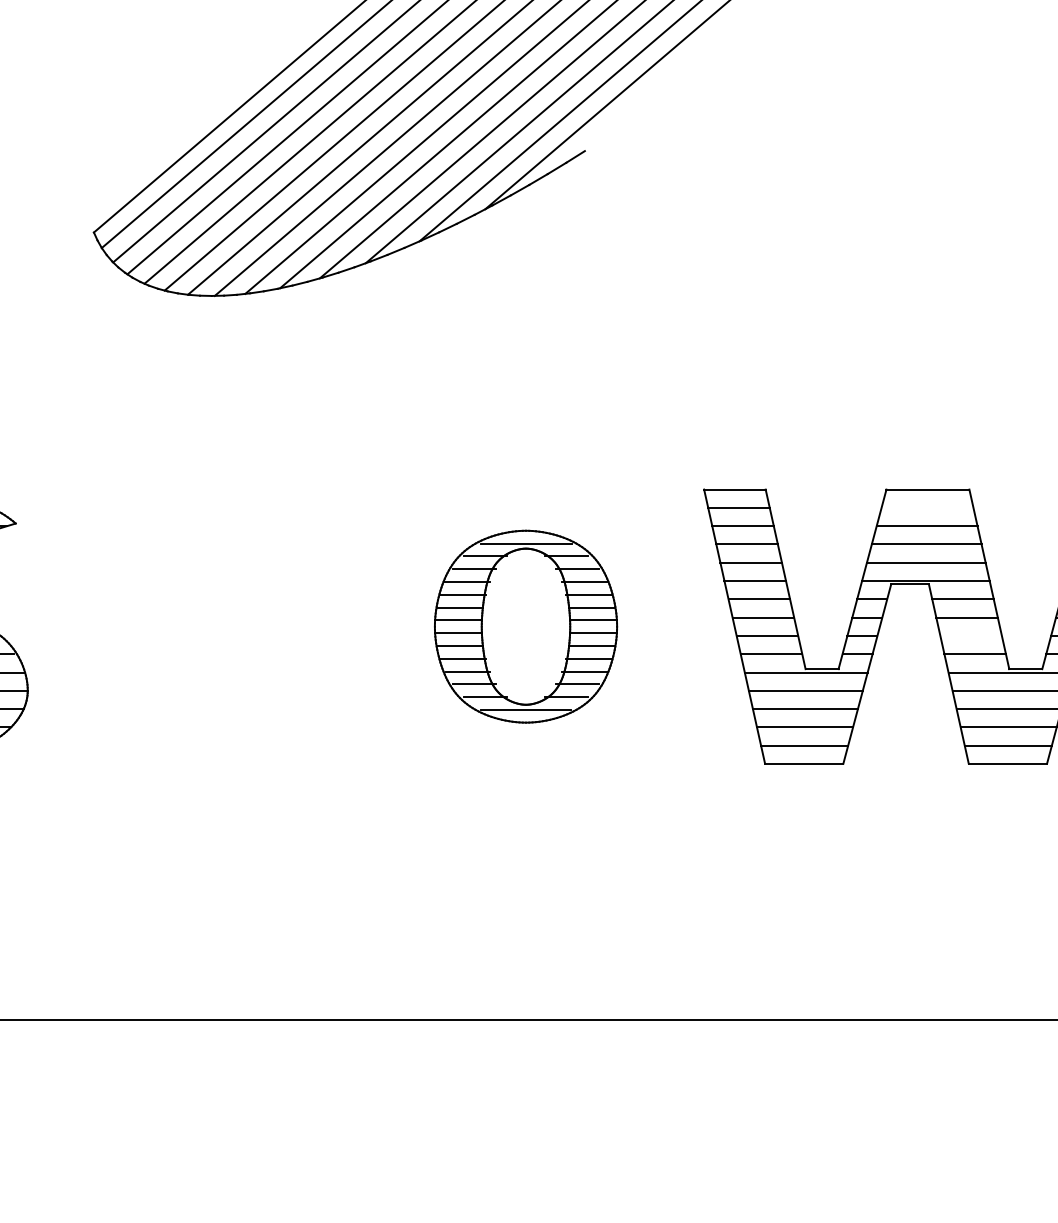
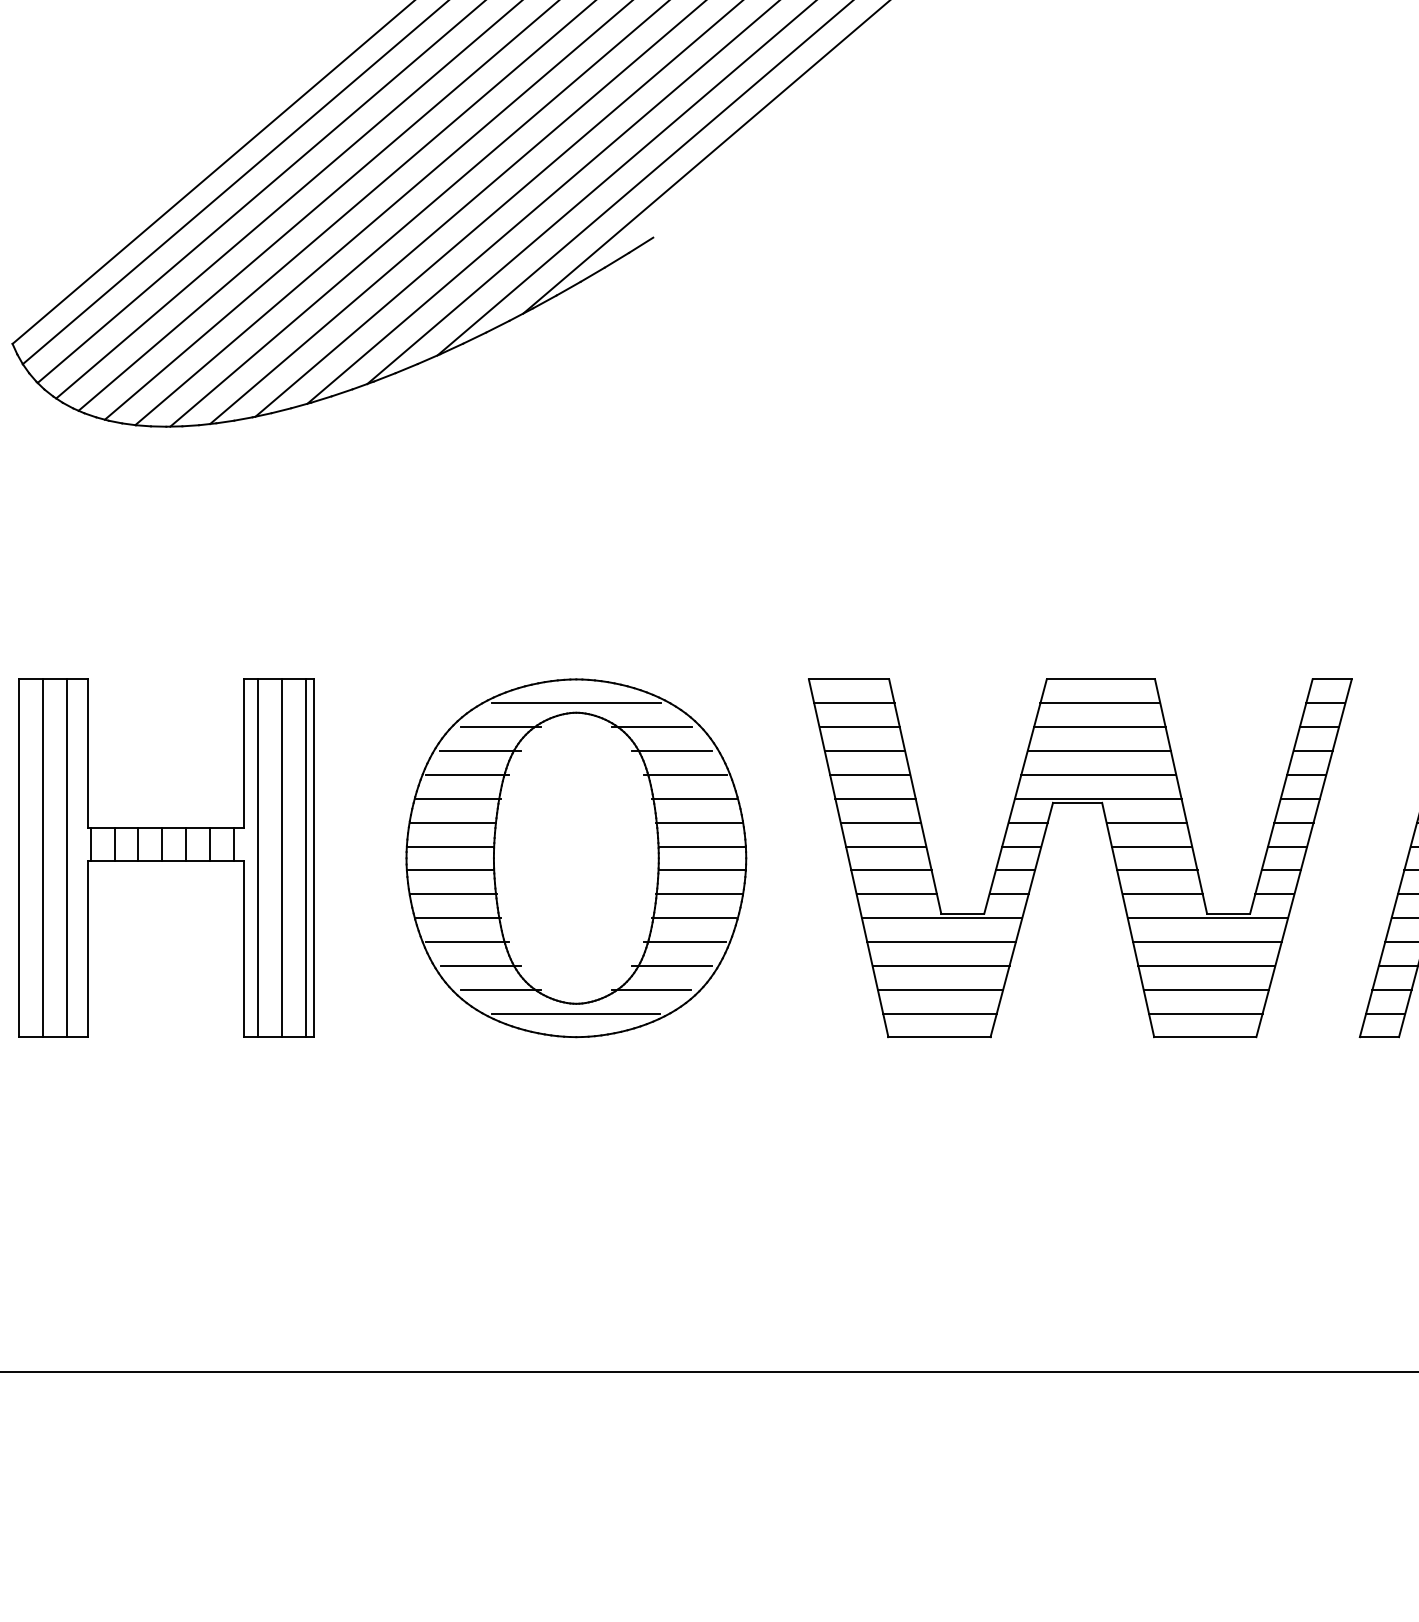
line: (927, 508) -> (1100, 703), added
part: (211, 626) -> (166, 857), added
part: (526, 626) -> (576, 858), size x1.43
line: (971, 636) -> (1157, 870), added

